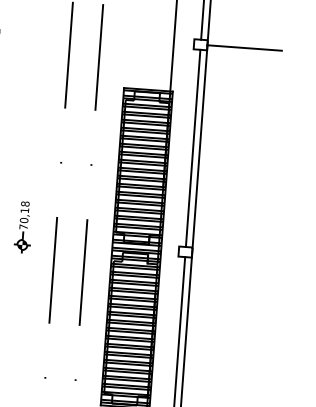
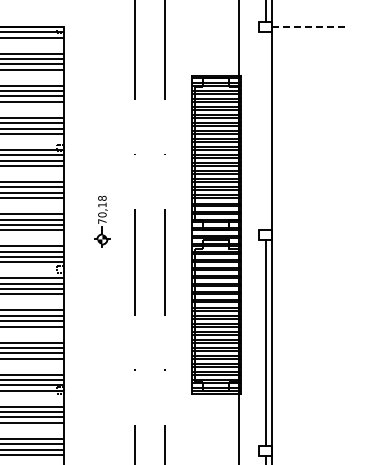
line: (245, 47) -> (310, 26), solid -> dashed
line: (193, 148) -> (265, 130), removed

